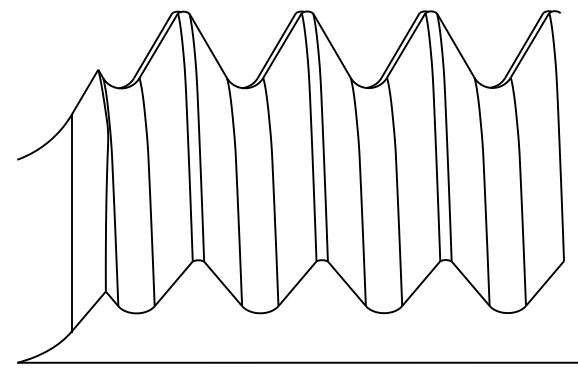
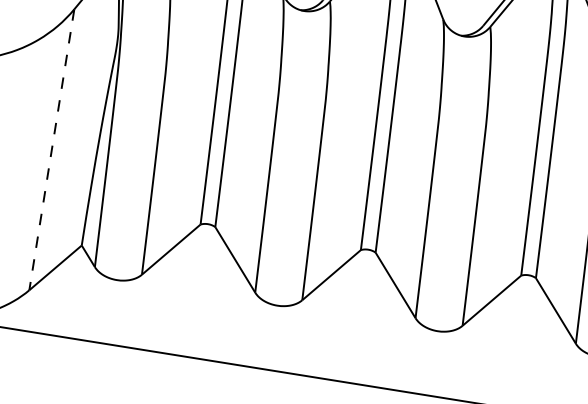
line: (71, 223) -> (51, 150), solid -> dashed

